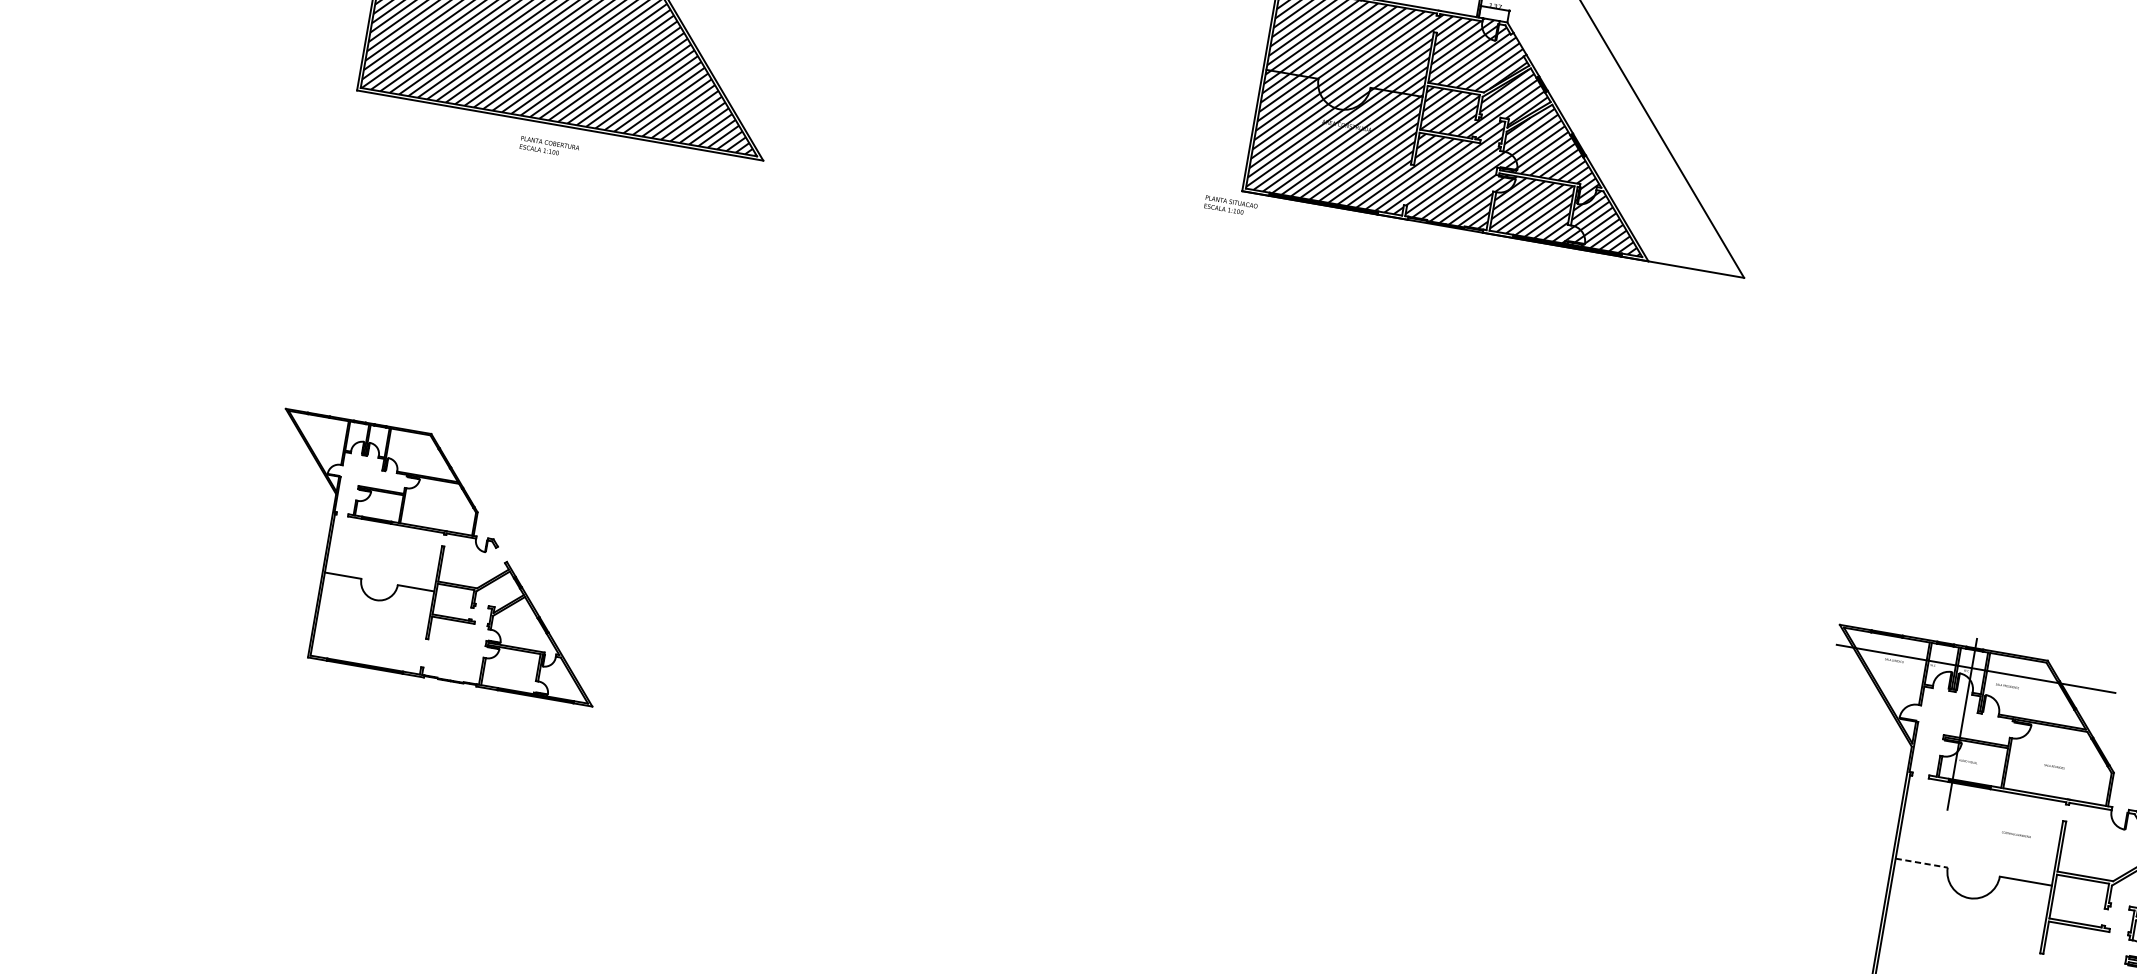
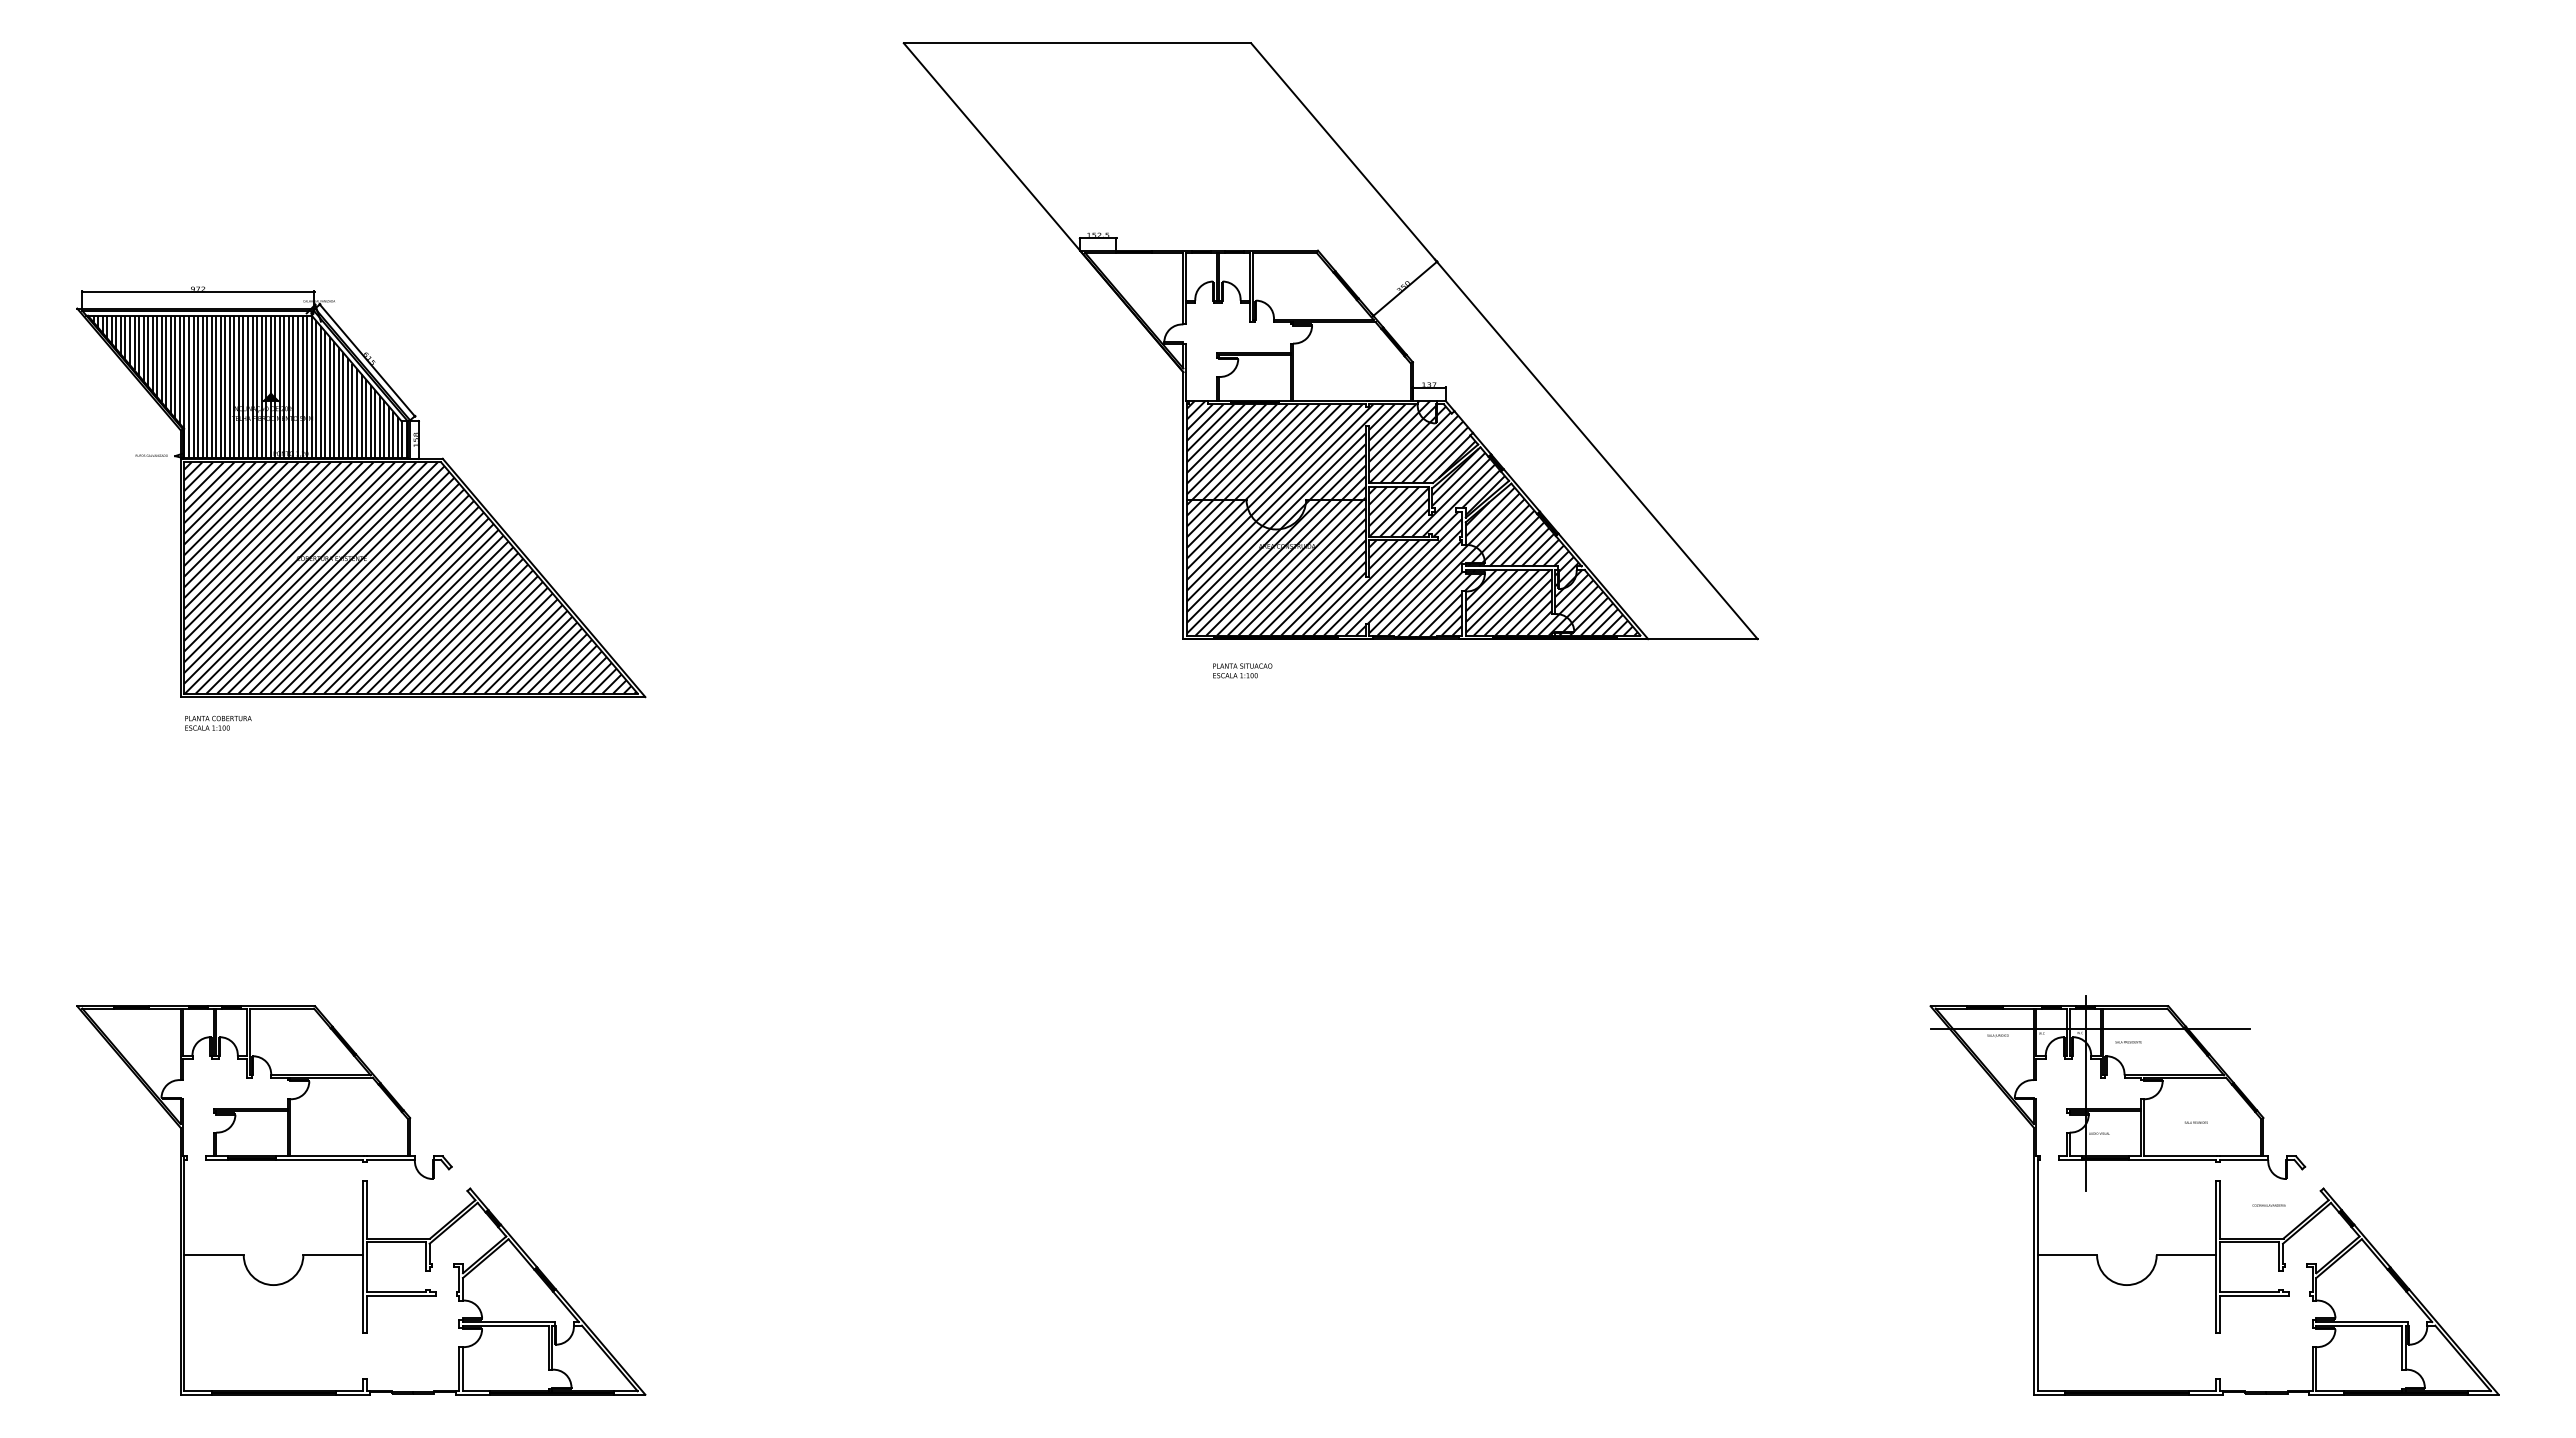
text: (549, 146) -> (218, 722), moved
text: (1230, 205) -> (1242, 670), moved
part: (439, 557) -> (361, 1200), size x1.43
text: (2015, 834) -> (2268, 1205), moved
line: (1921, 863) -> (2067, 1255), dashed -> solid

